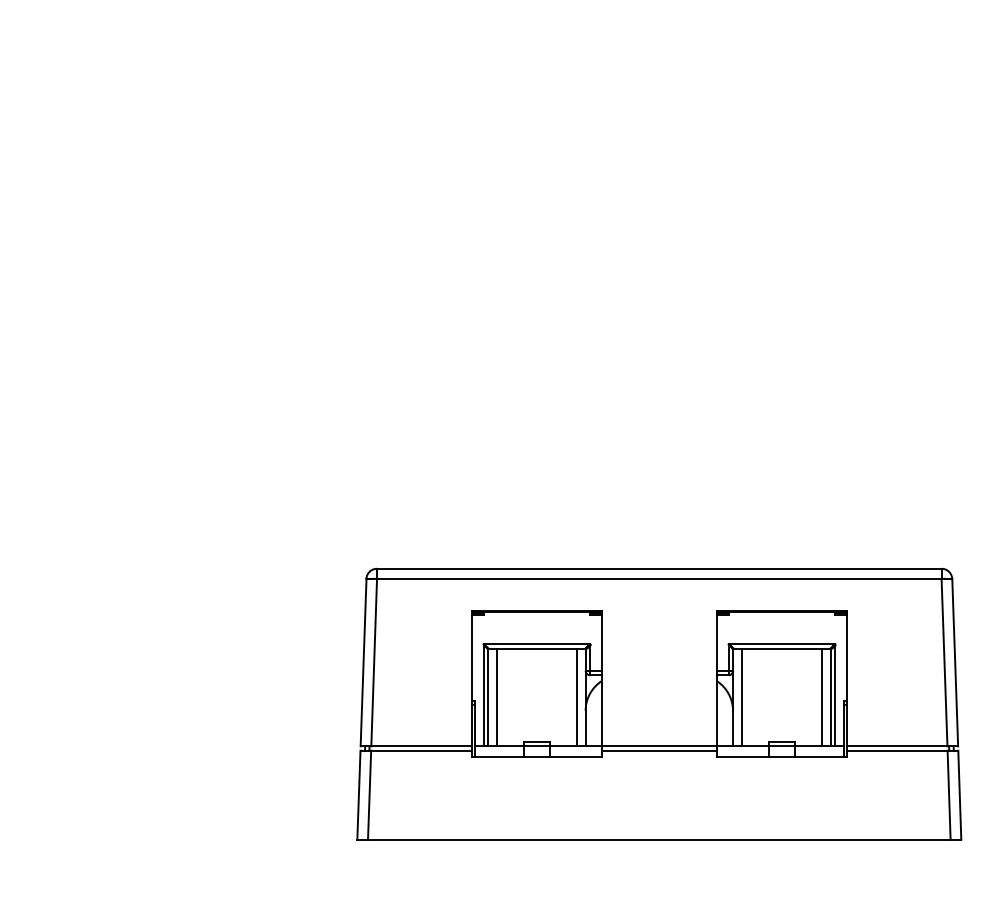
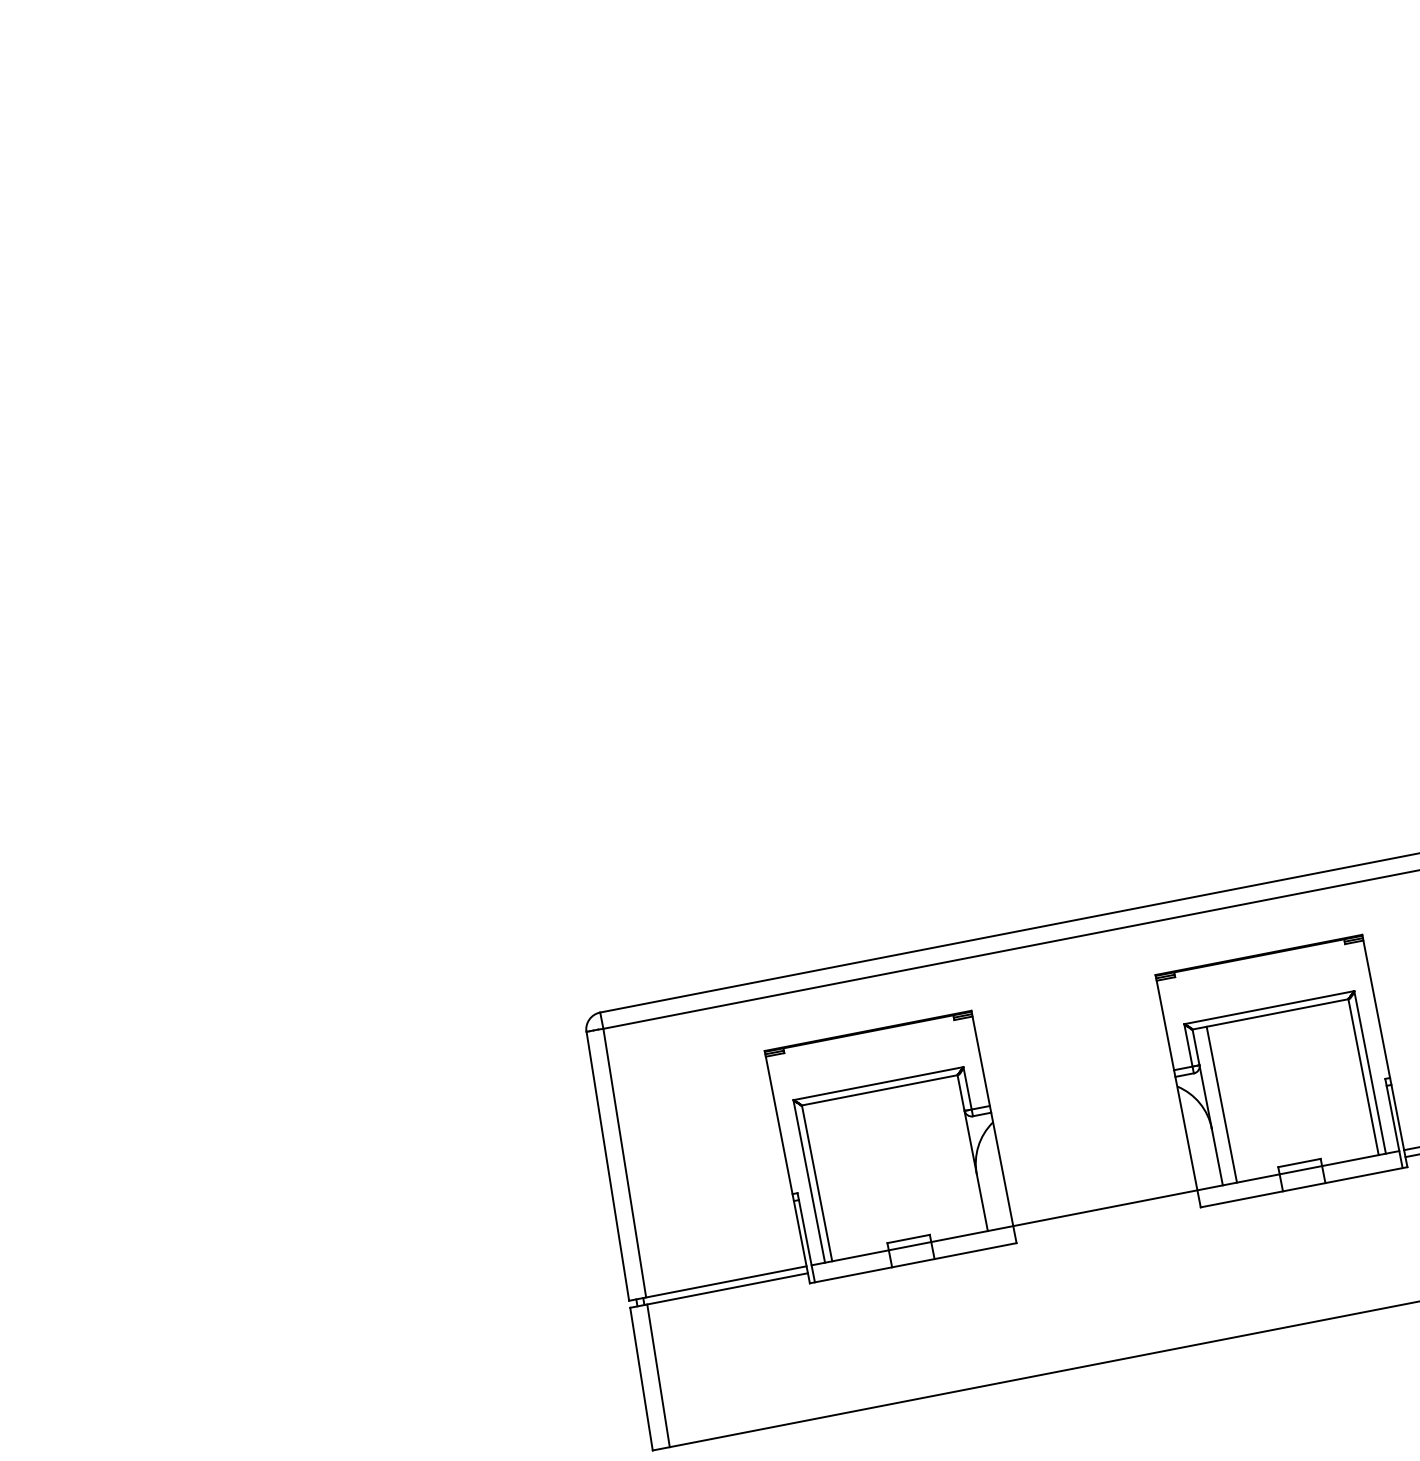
line: (496, 697) -> (830, 1180), removed
line: (576, 697) -> (958, 1156), removed
line: (821, 697) -> (1348, 1080), removed
line: (659, 750) -> (1106, 1214), removed

